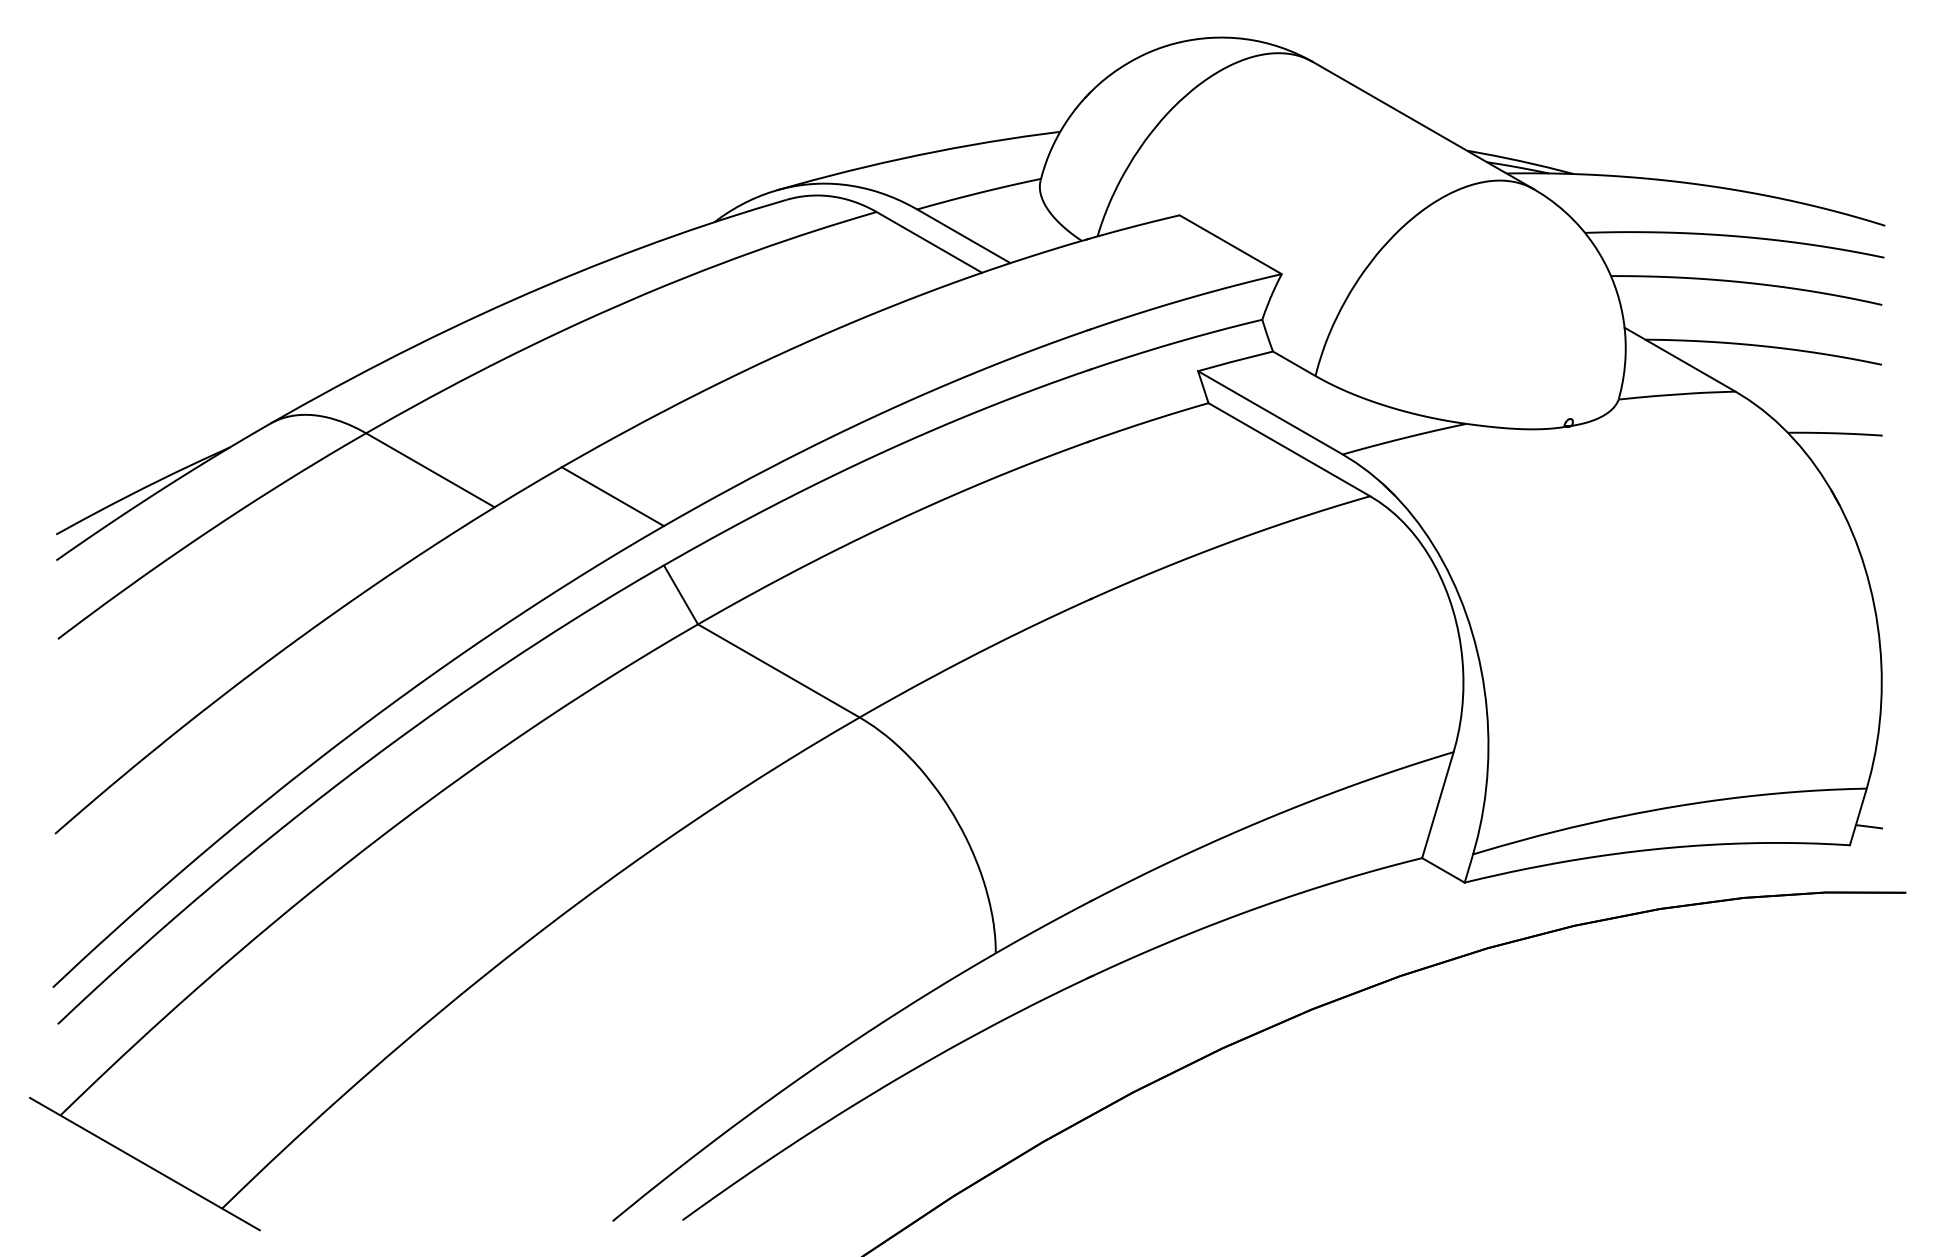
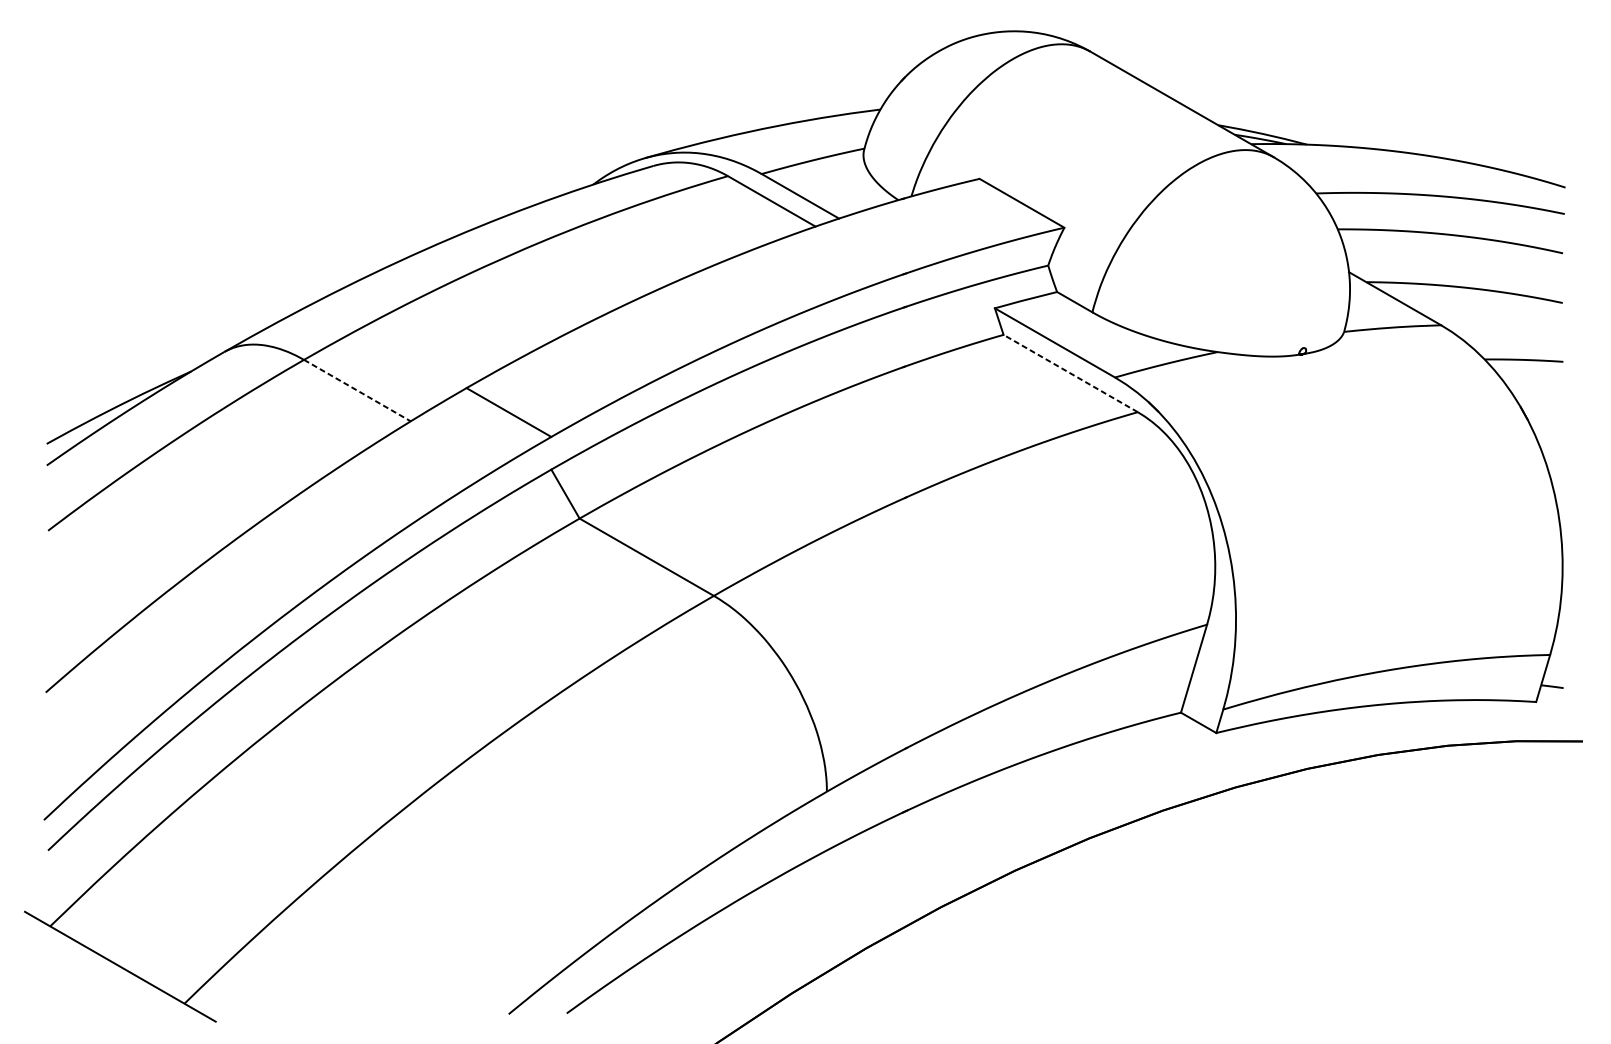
line: (1288, 449) -> (1069, 373), solid -> dashed
line: (430, 470) -> (357, 390), solid -> dashed

